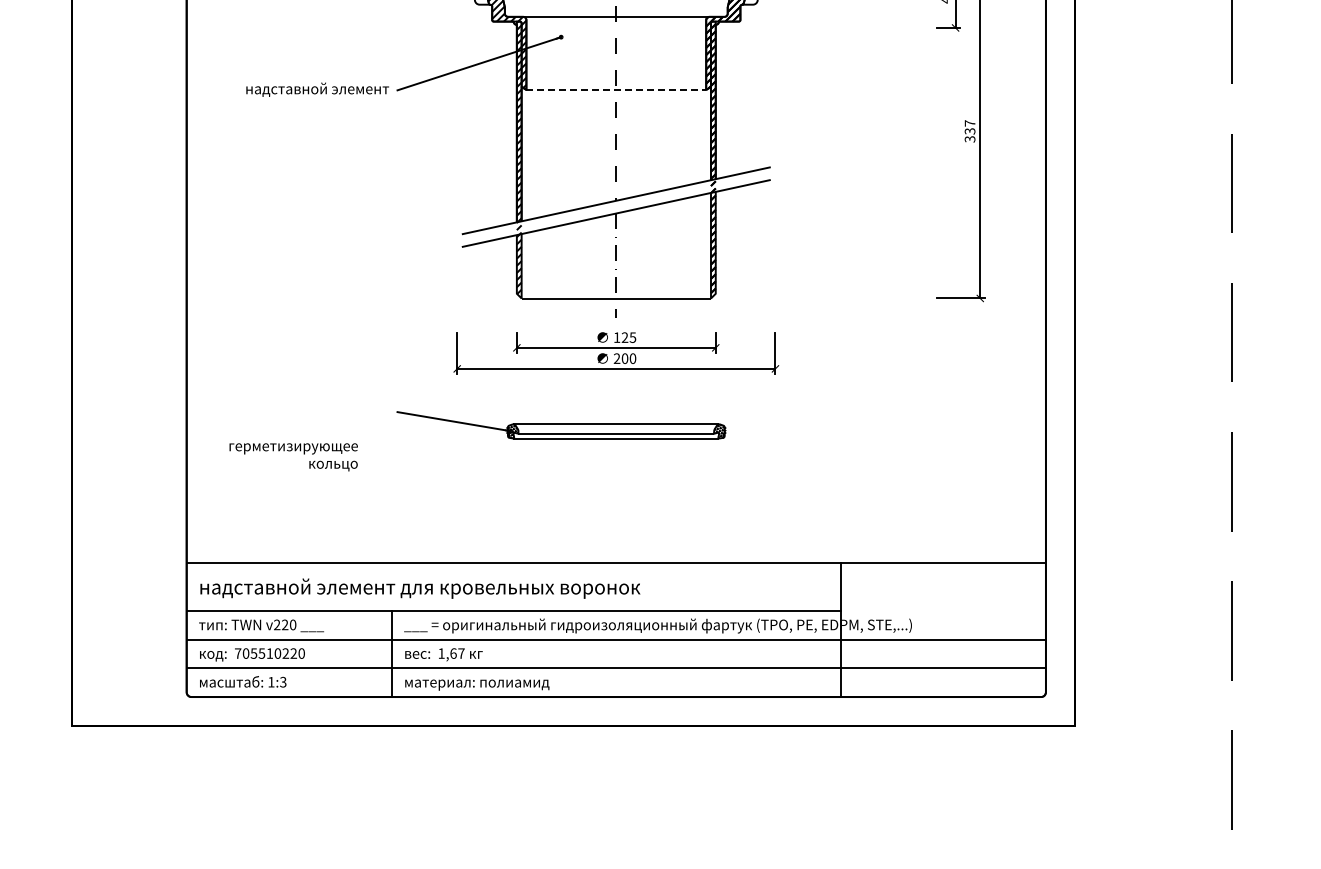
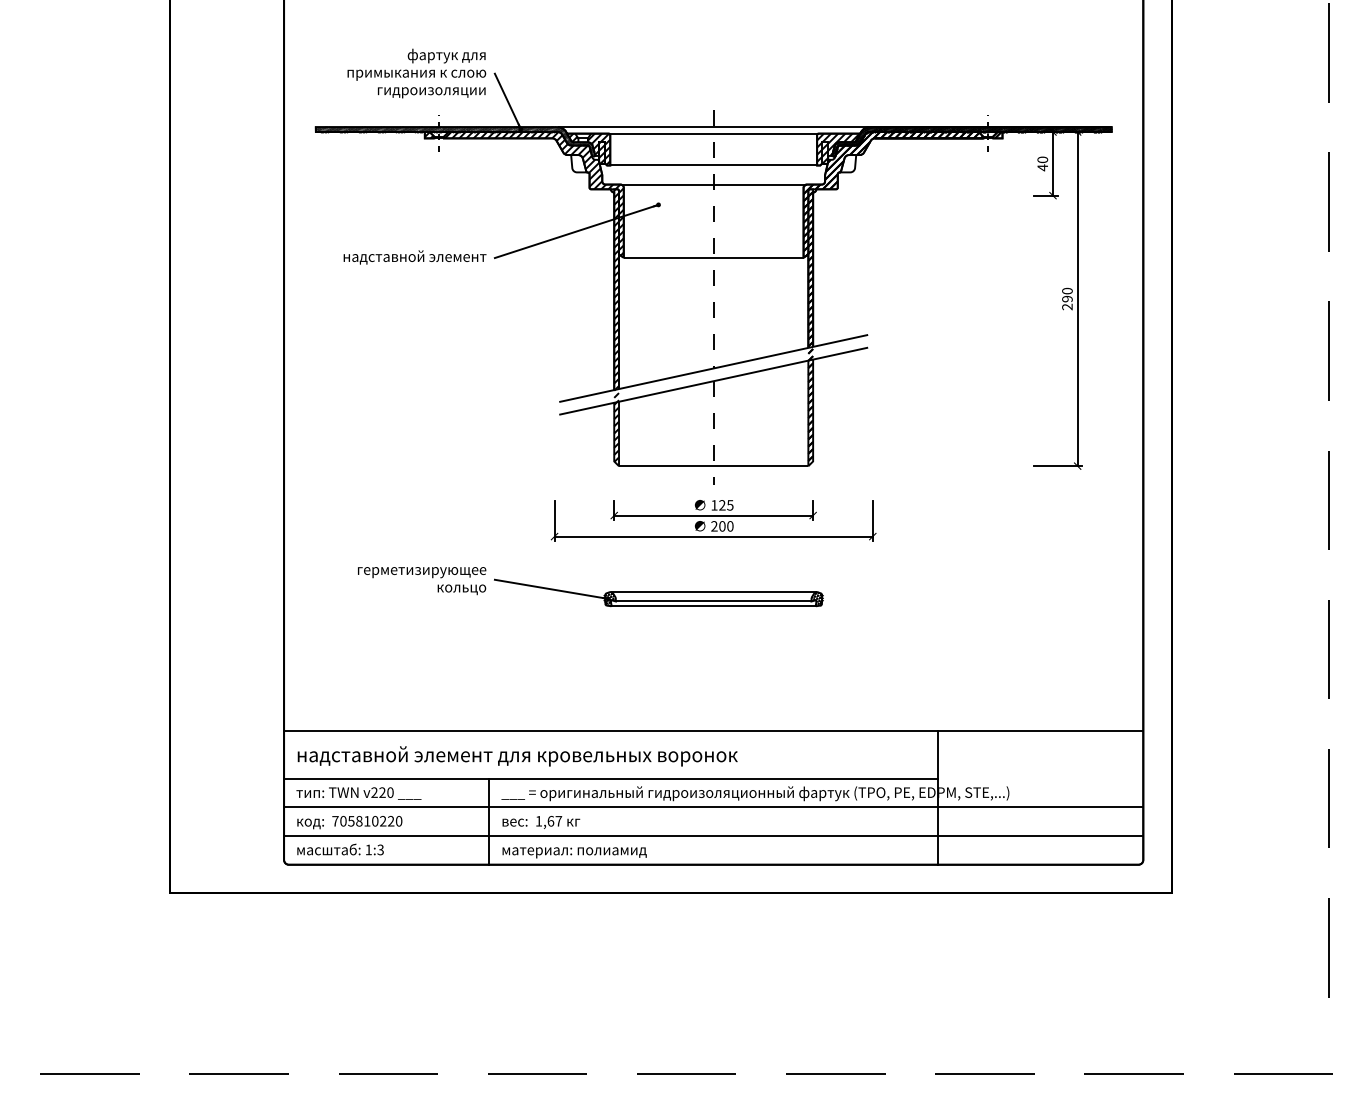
line: (616, 89) -> (713, 257), dashed -> solid
text: (970, 130) -> (1067, 298), 337 -> 290
text: (294, 457) -> (422, 581), moved
text: (262, 653) -> (359, 821), 705510220 -> 705810220

